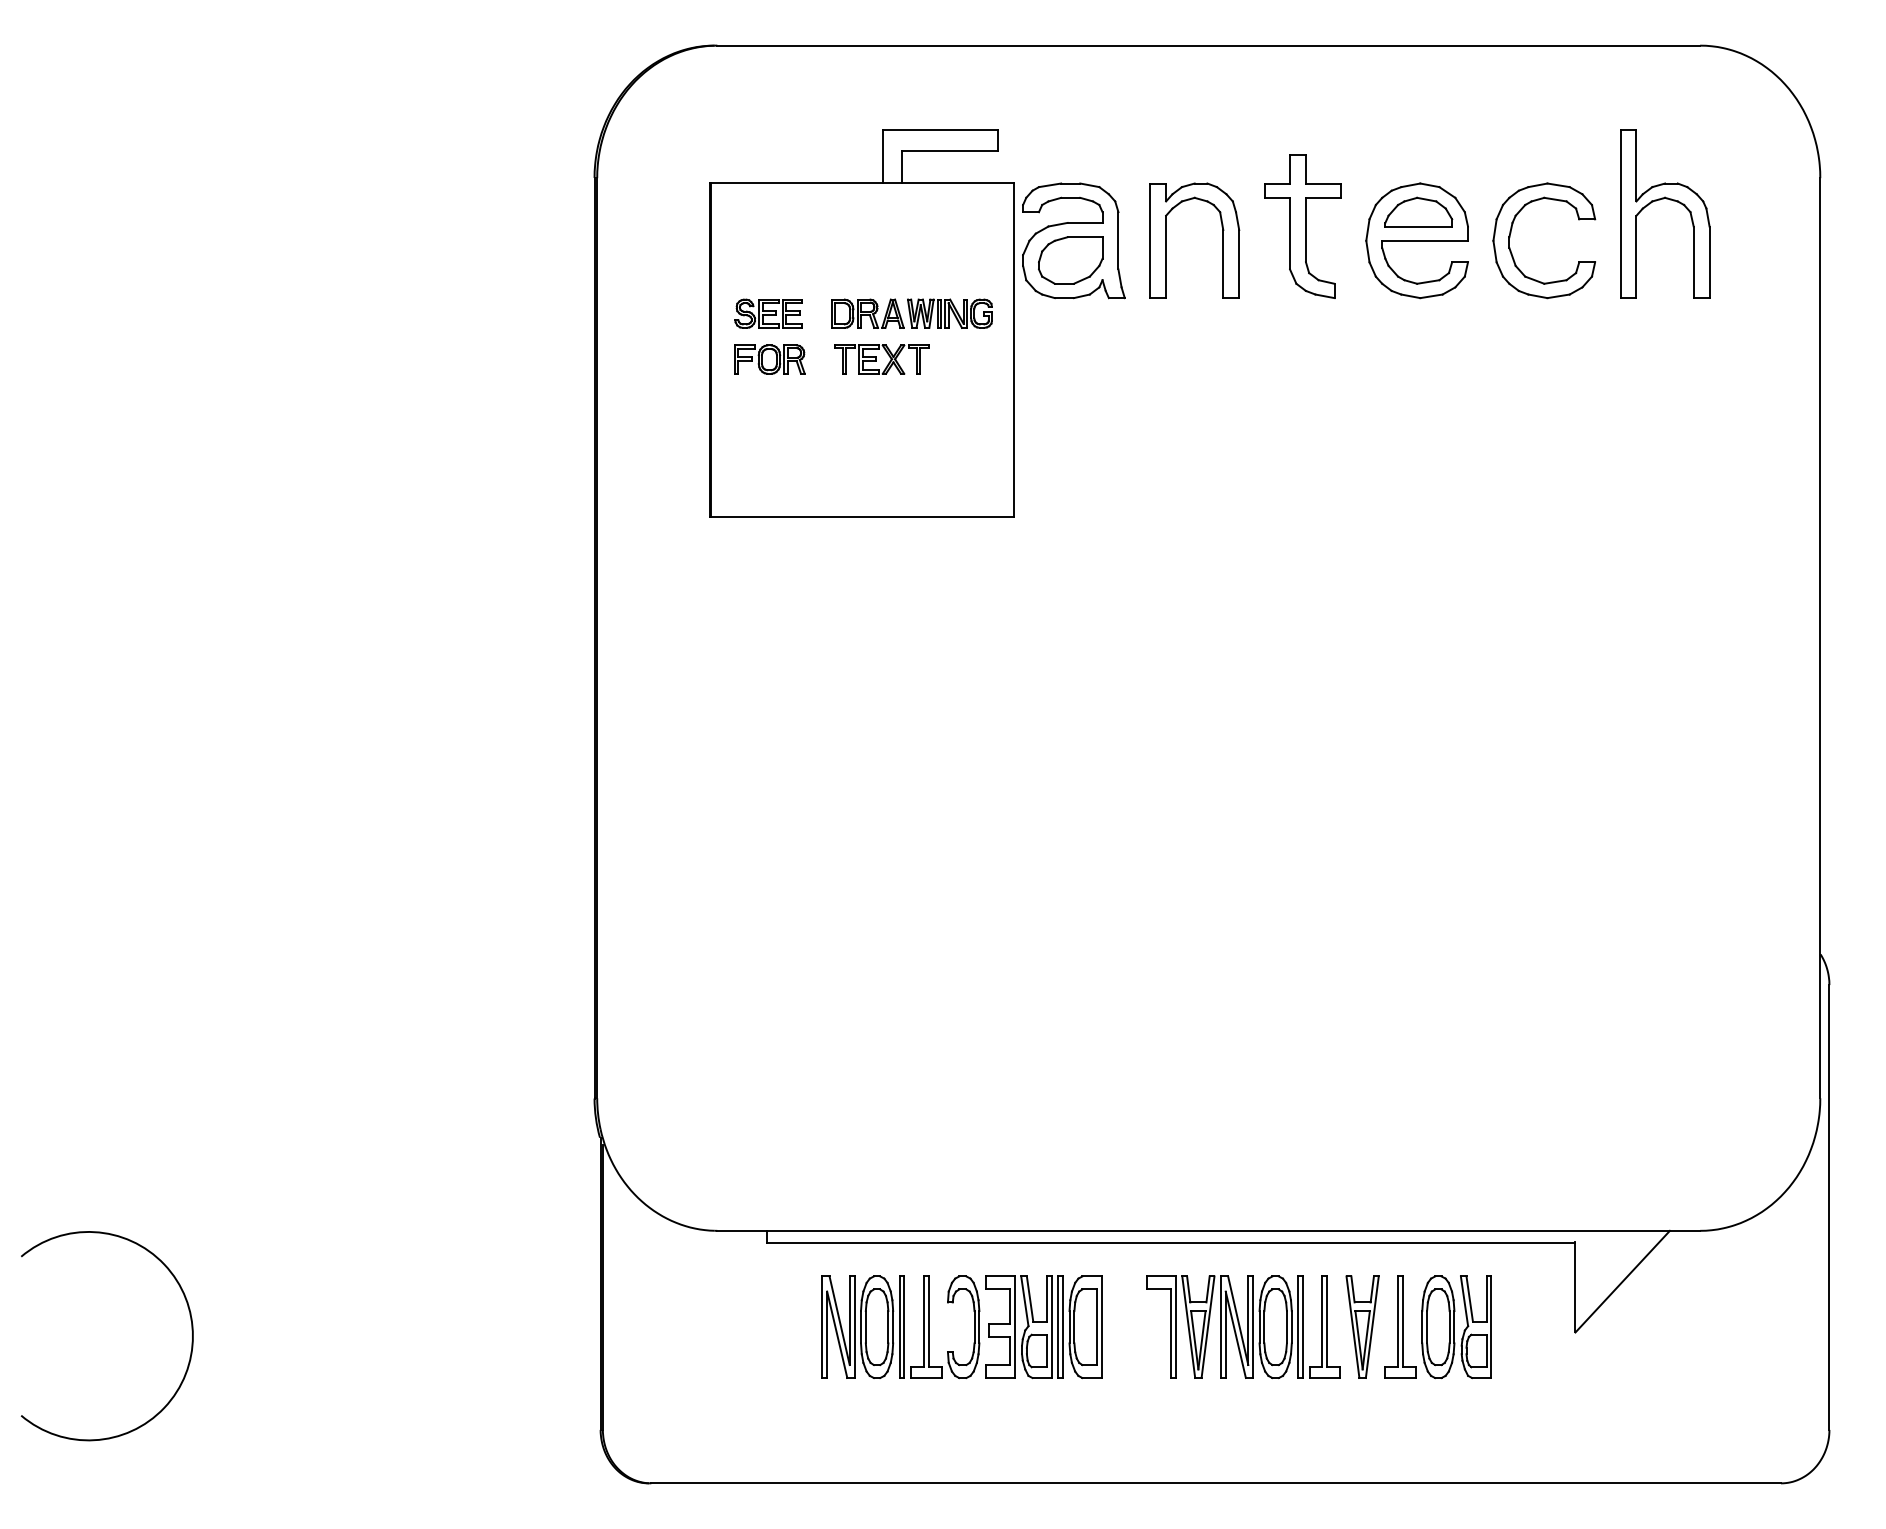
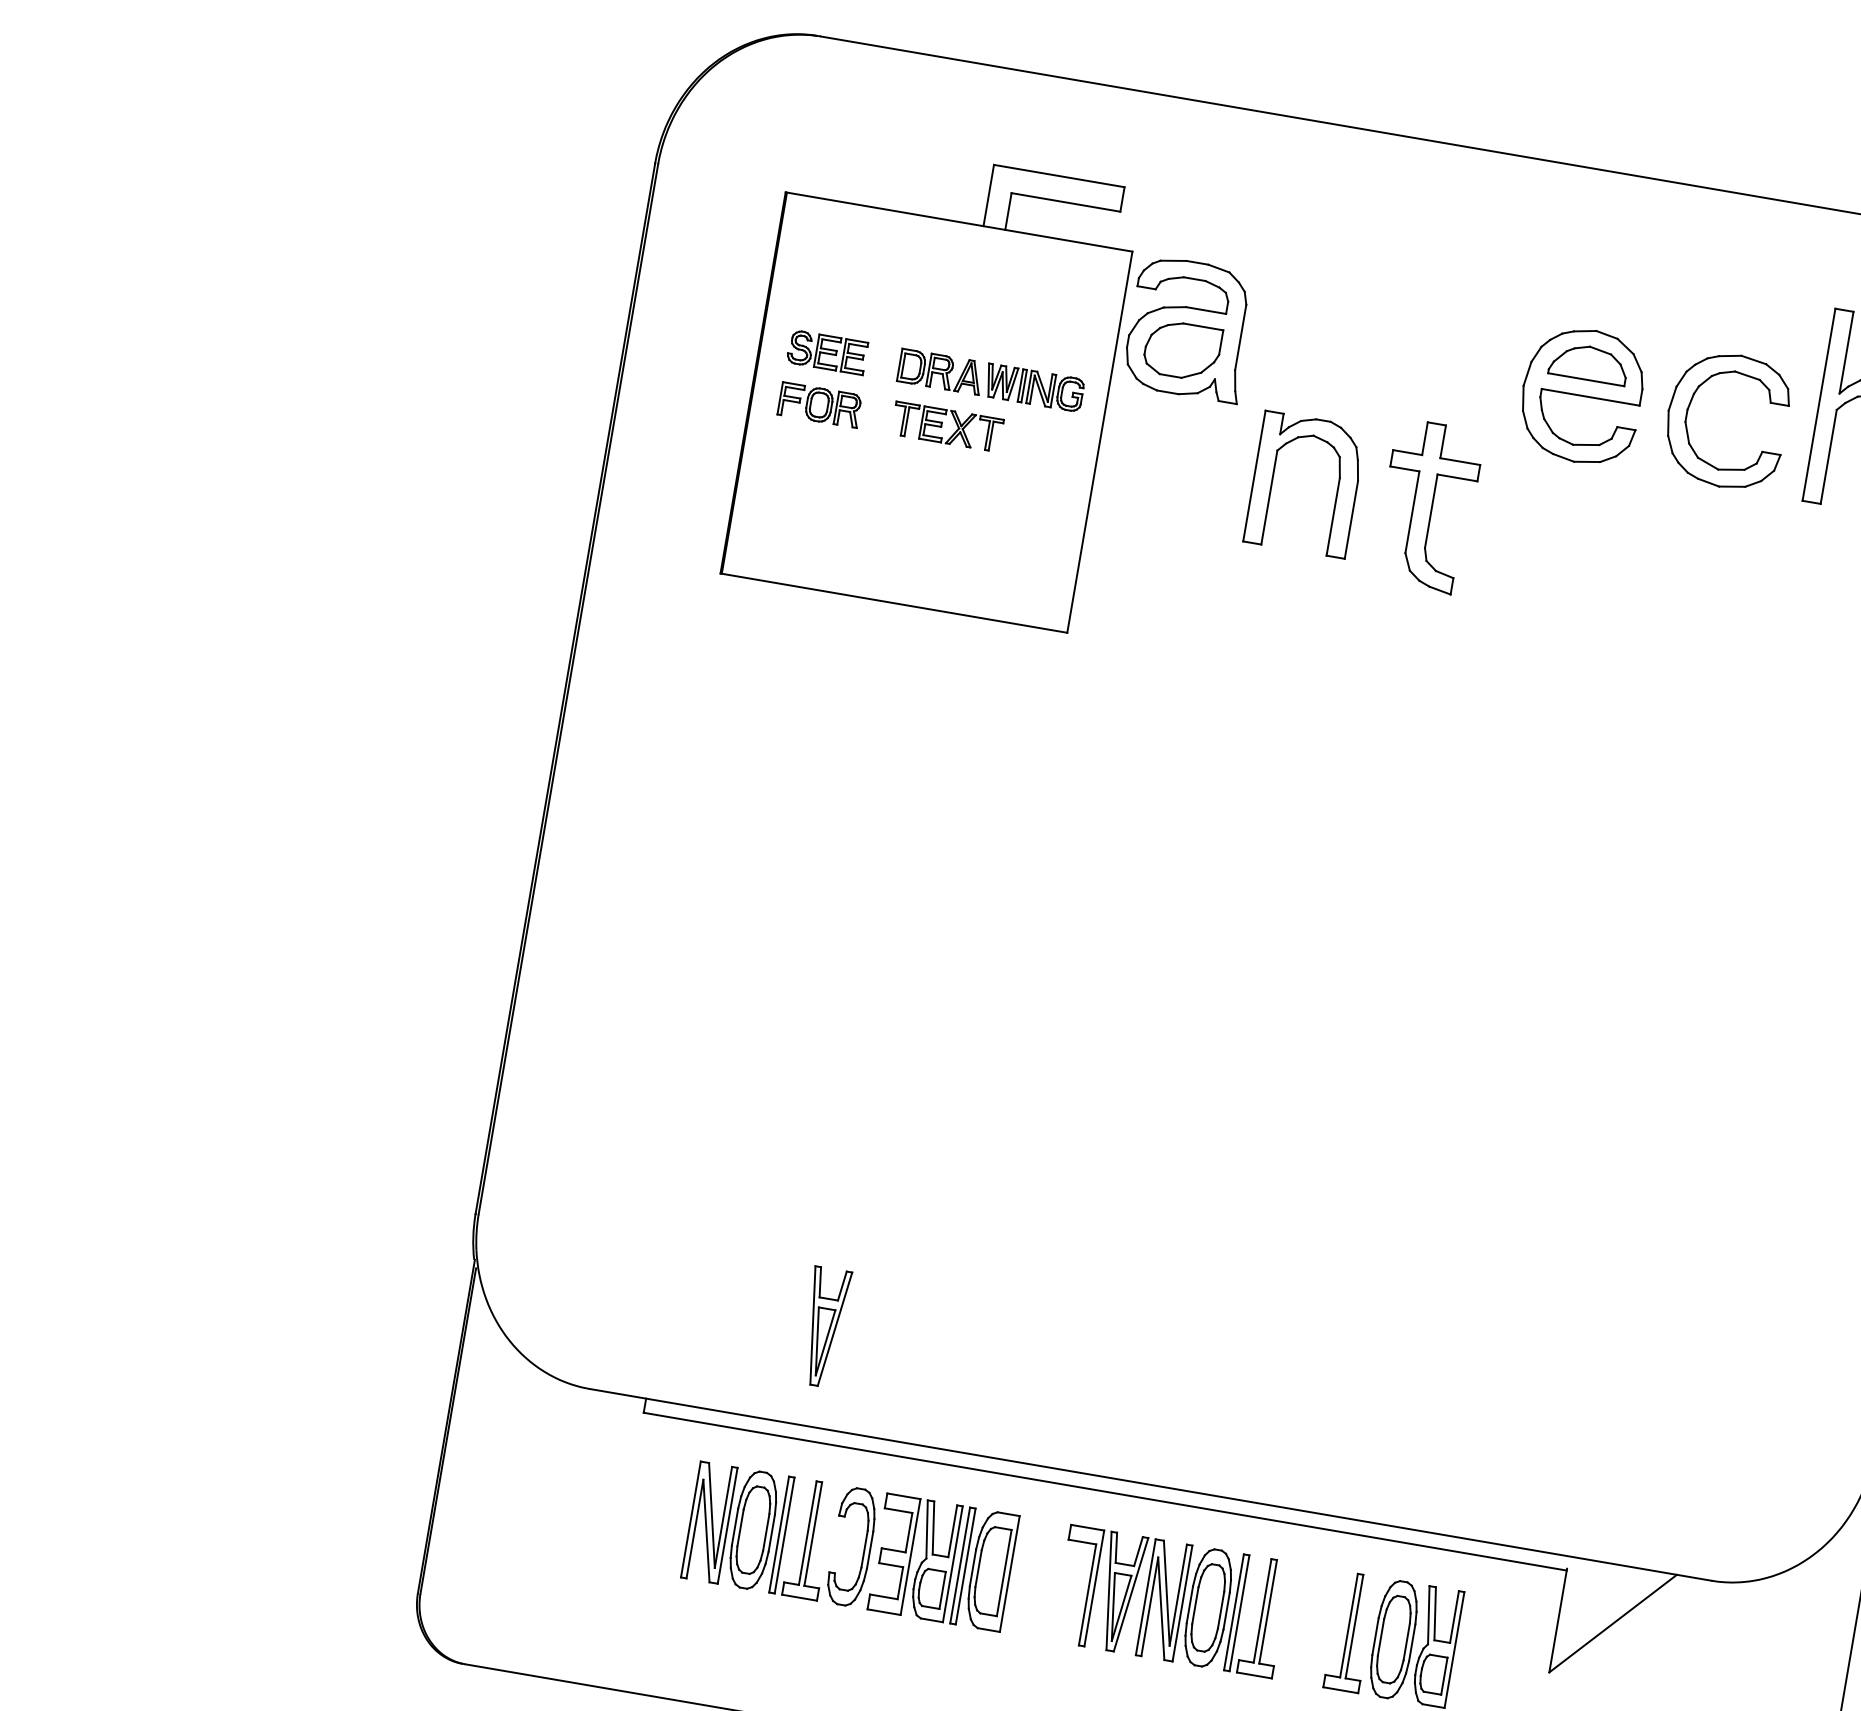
part: (1302, 226) -> (1428, 506), moved
part: (1166, 240) -> (1273, 478), moved
part: (1362, 1326) -> (823, 1326), moved

